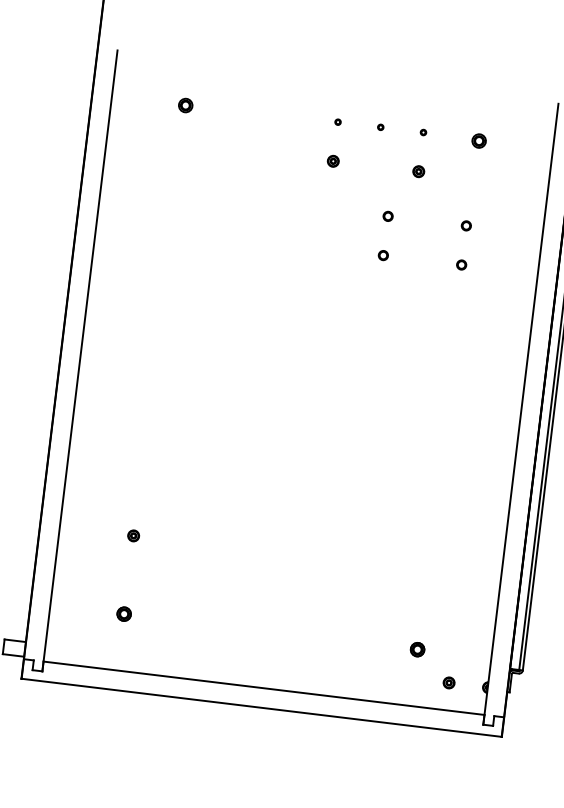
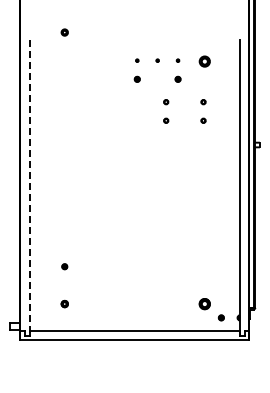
part: (185, 105) -> (64, 32), moved
part: (478, 140) -> (204, 61), size x1.6
line: (79, 362) -> (29, 188), solid -> dashed
part: (417, 648) -> (204, 303), size x1.6

